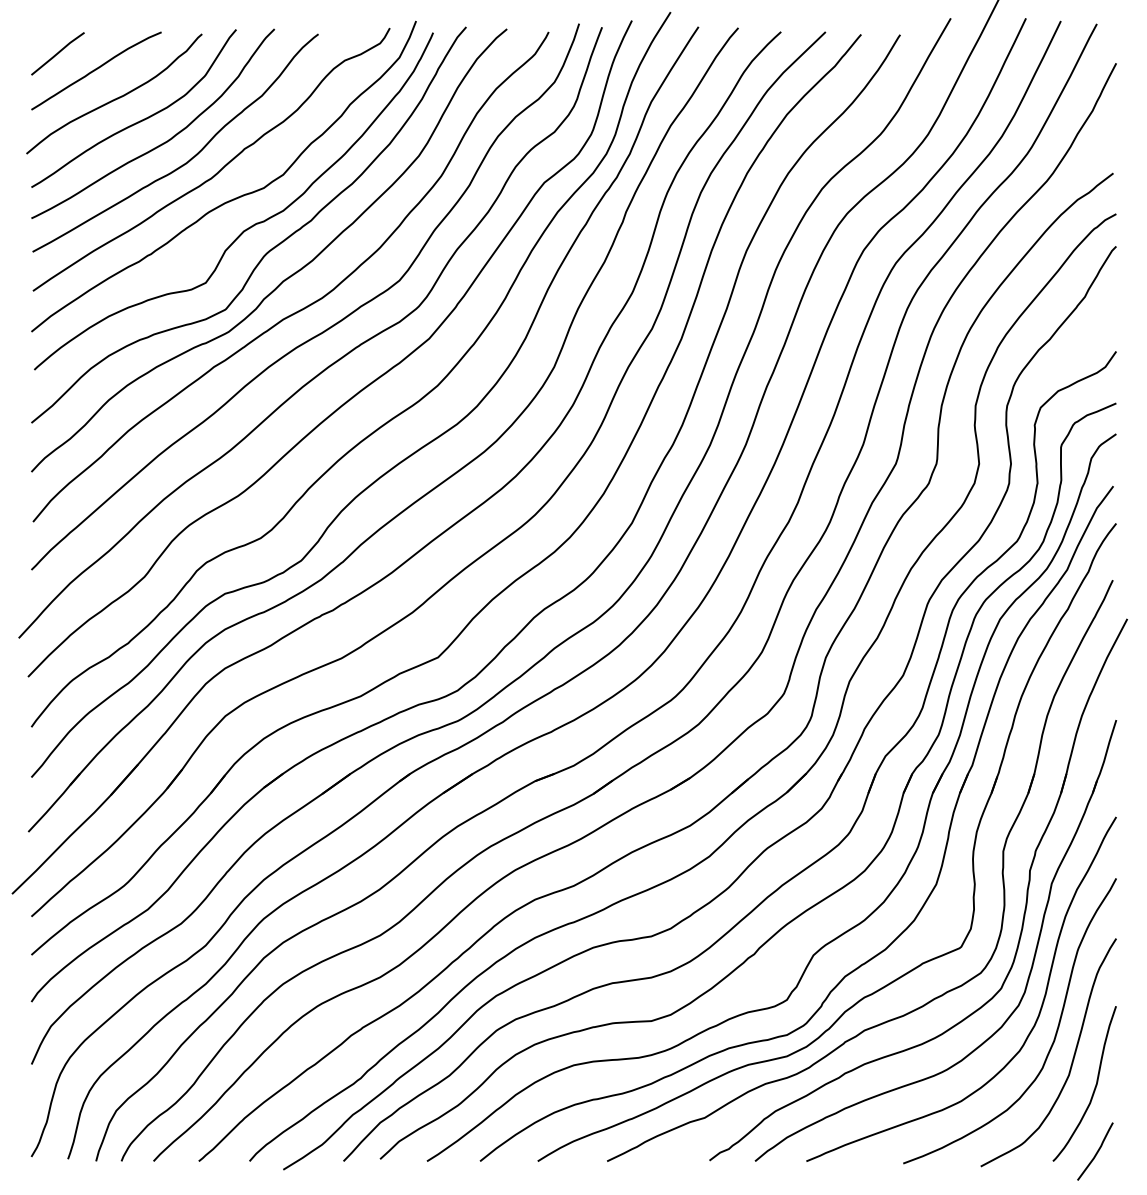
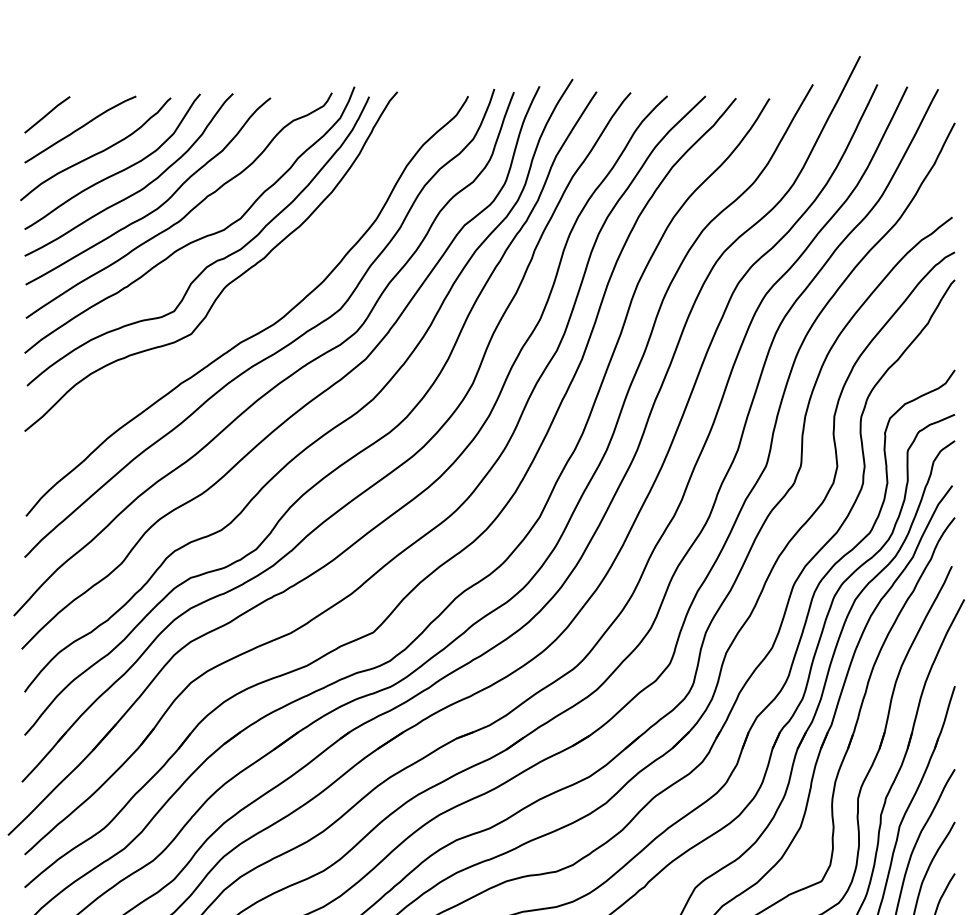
curve: (288, 276) -> (245, 305), removed

